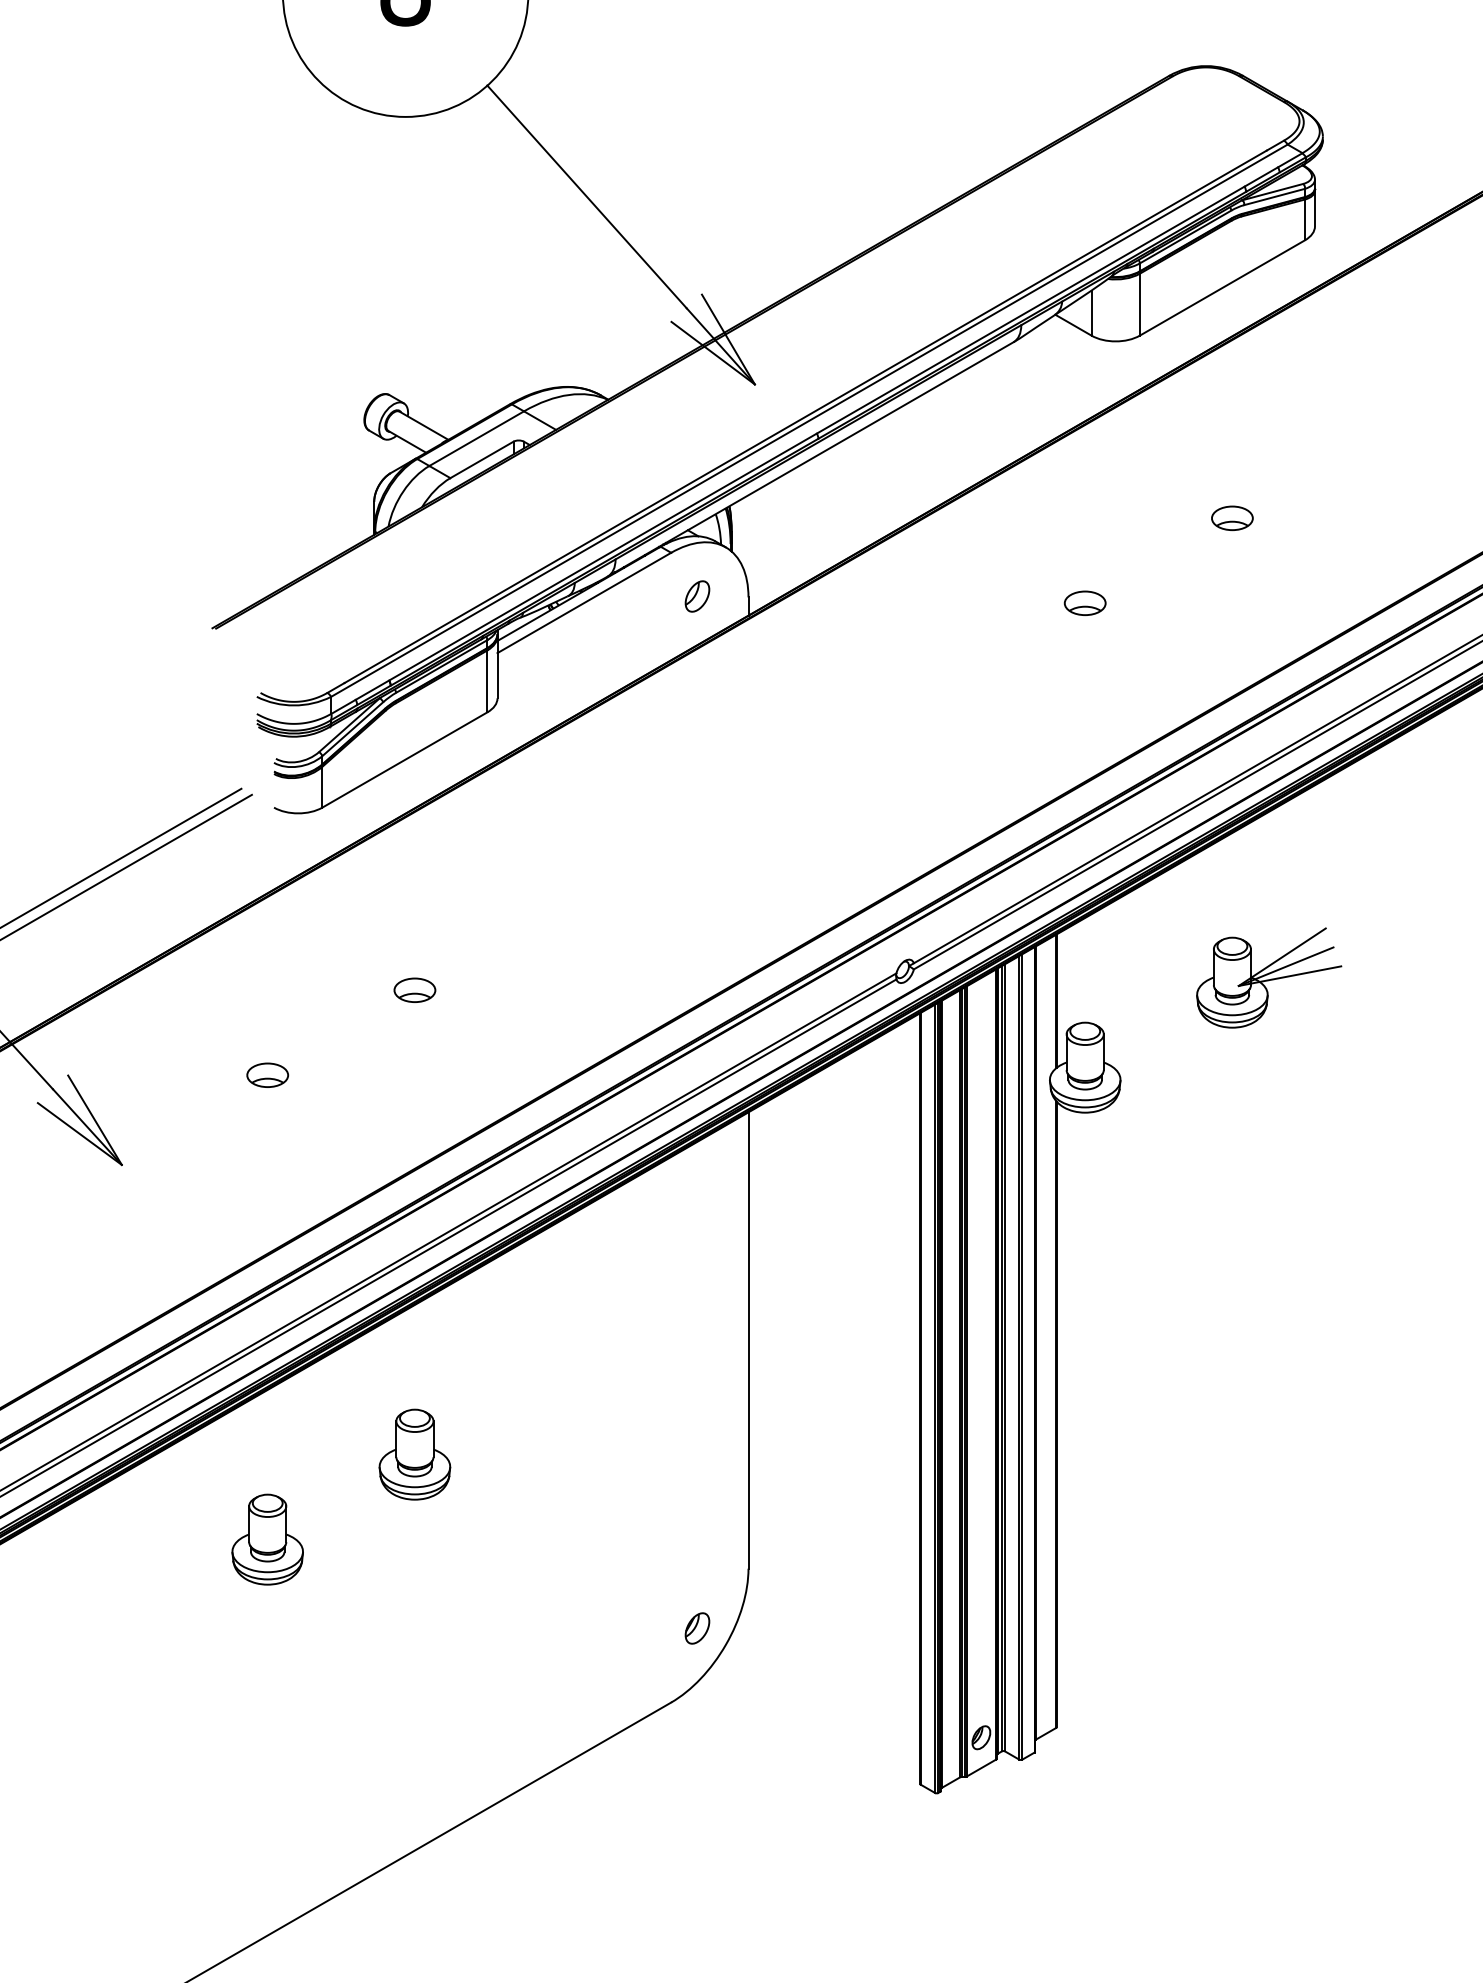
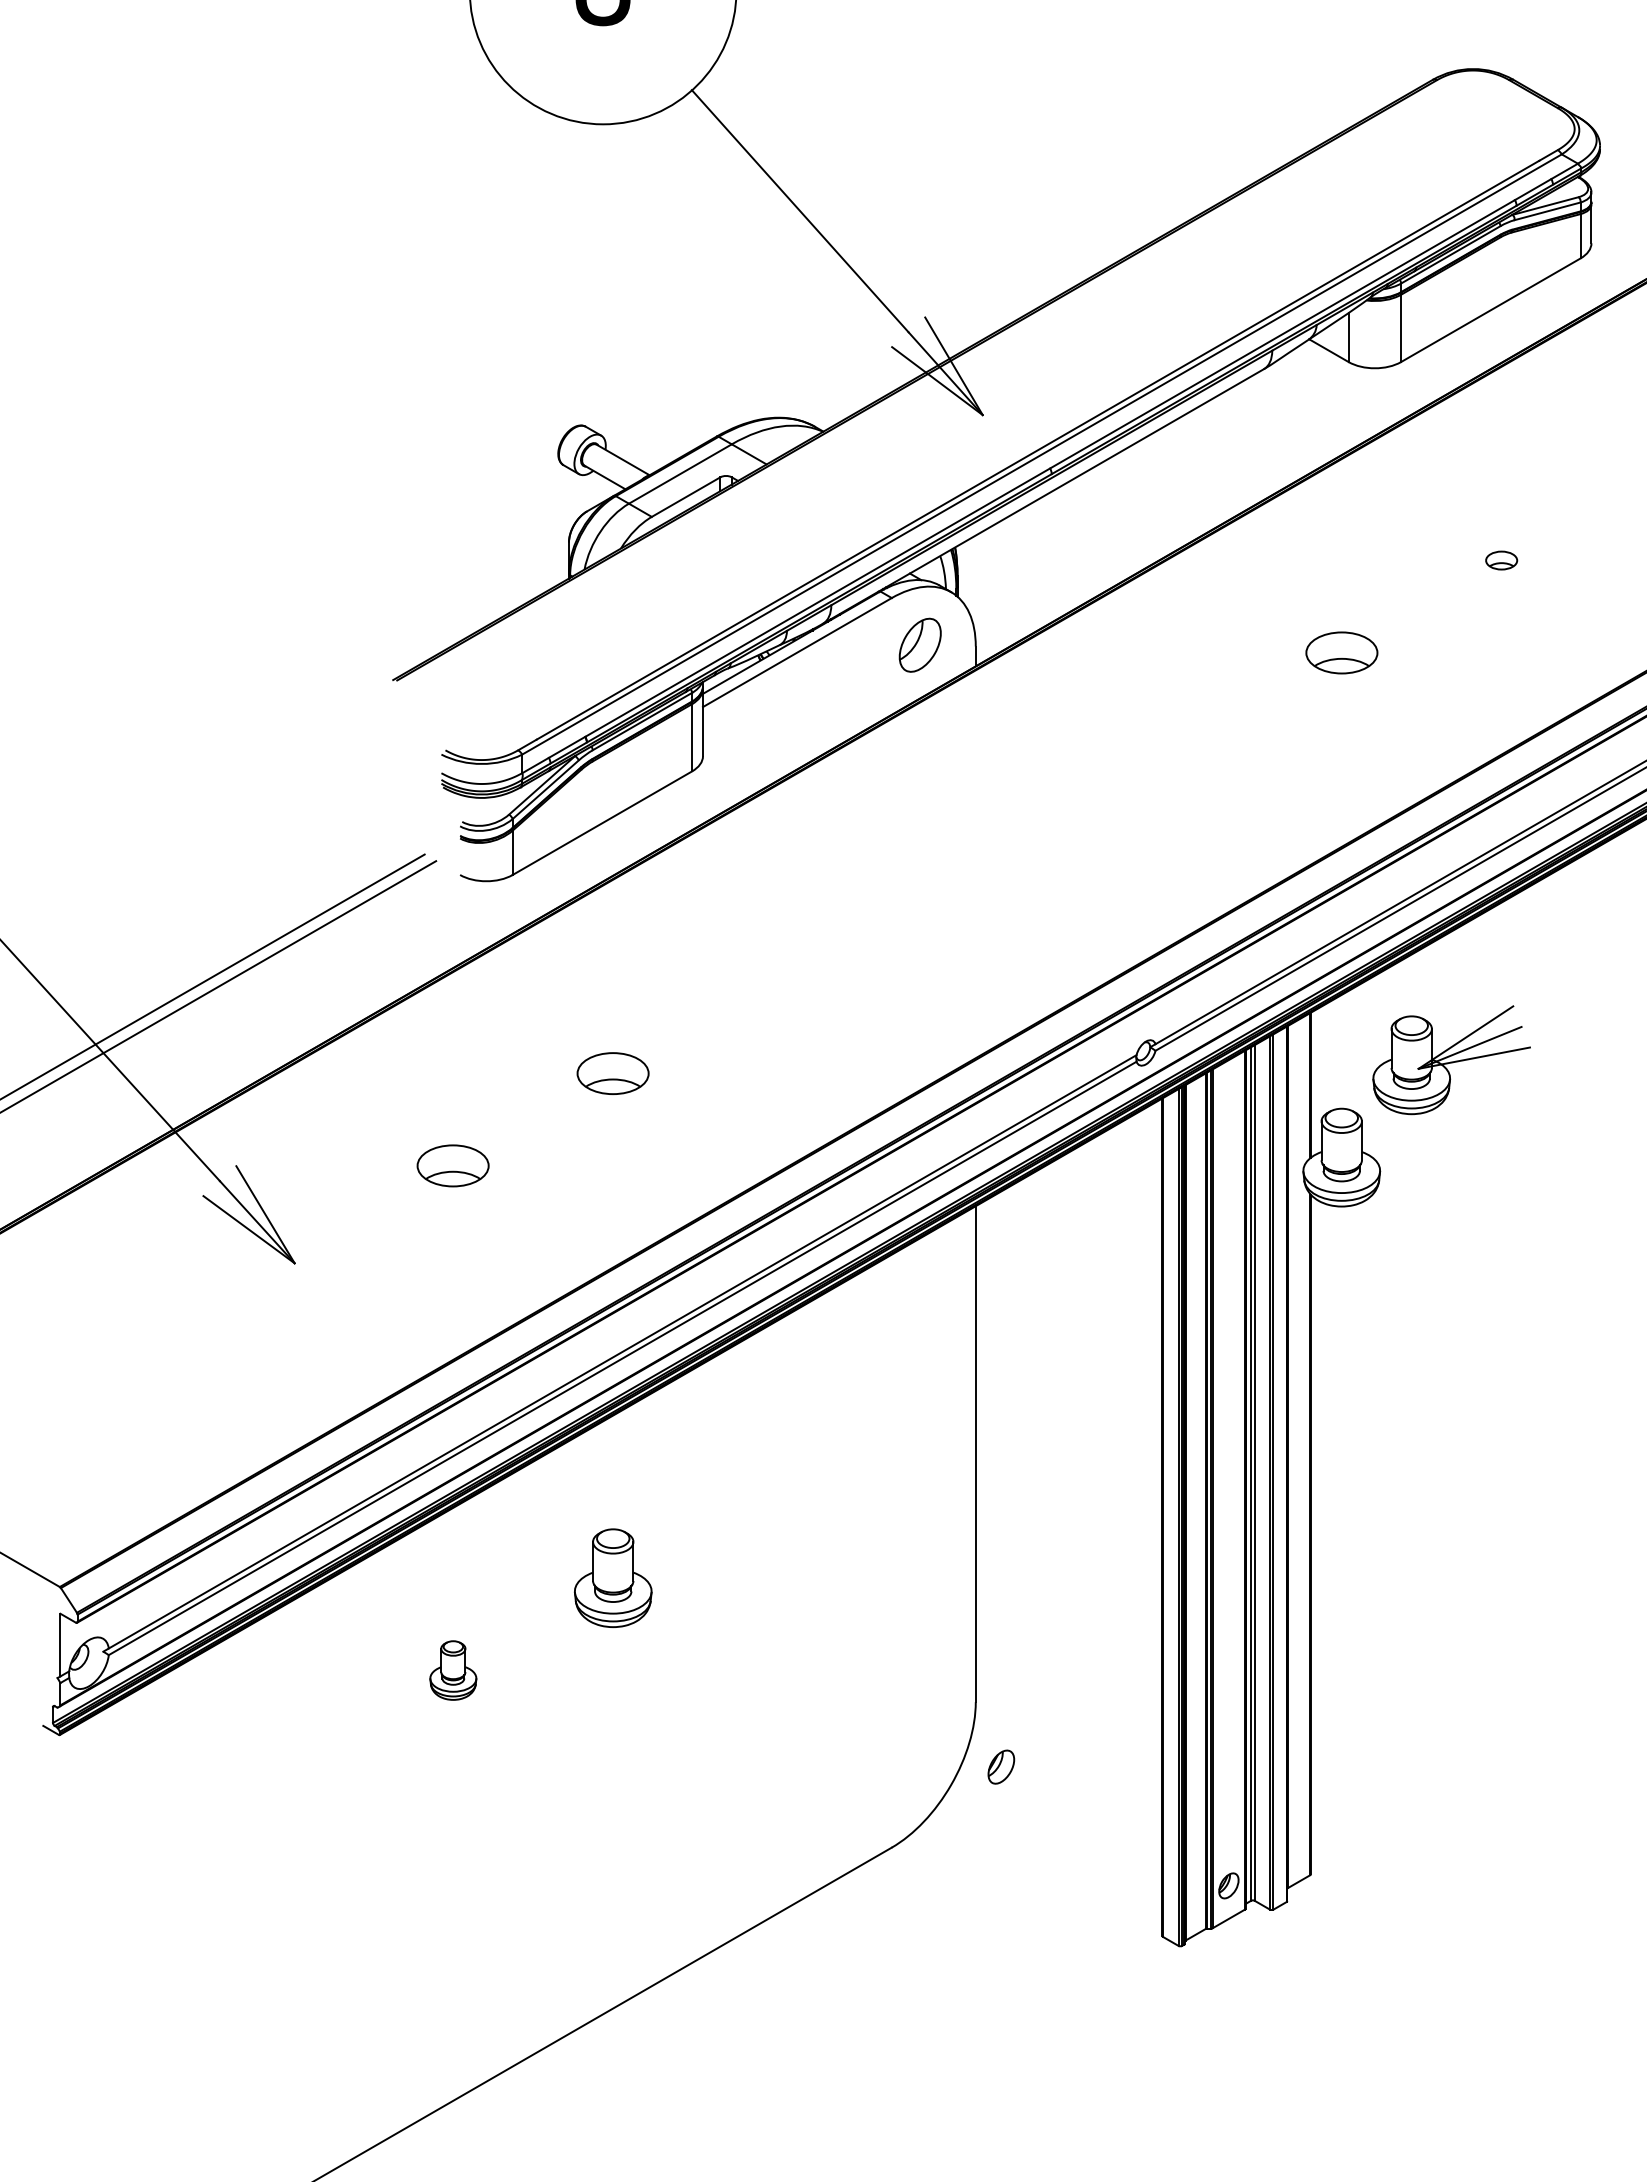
part: (1232, 518) -> (1501, 560), size x0.7
part: (697, 596) -> (920, 645), size x1.6
part: (1084, 602) -> (1341, 652), size x1.6
part: (1269, 978) -> (1451, 1060), moved
part: (415, 990) -> (613, 1073), size x1.6
part: (267, 1074) -> (453, 1165), size x1.6
part: (267, 1539) -> (453, 1670), size x0.6
part: (697, 1627) -> (1001, 1766), moved

